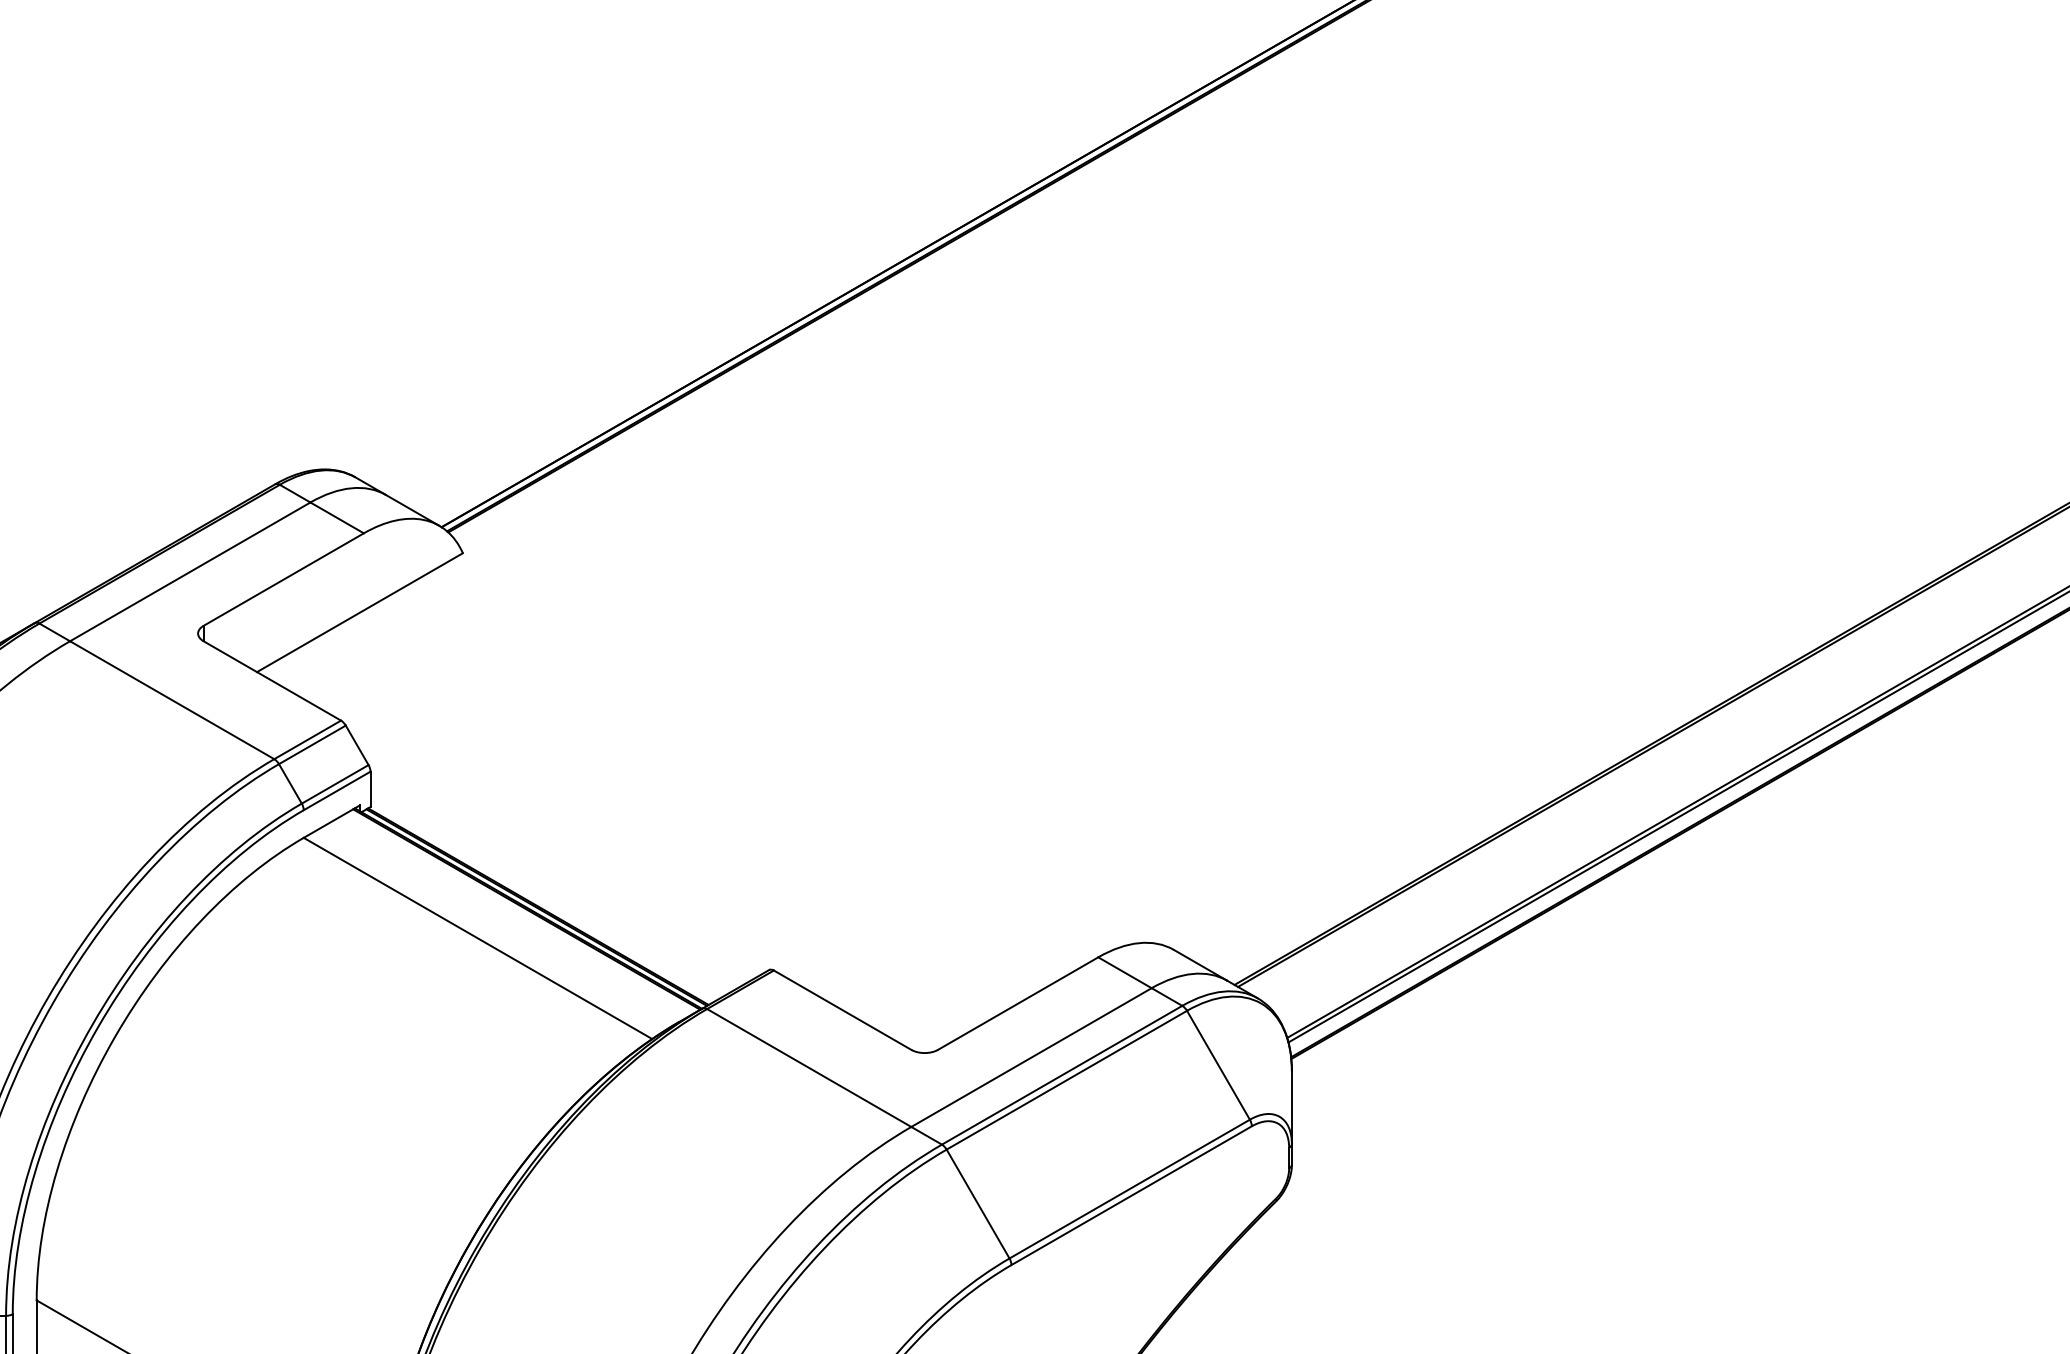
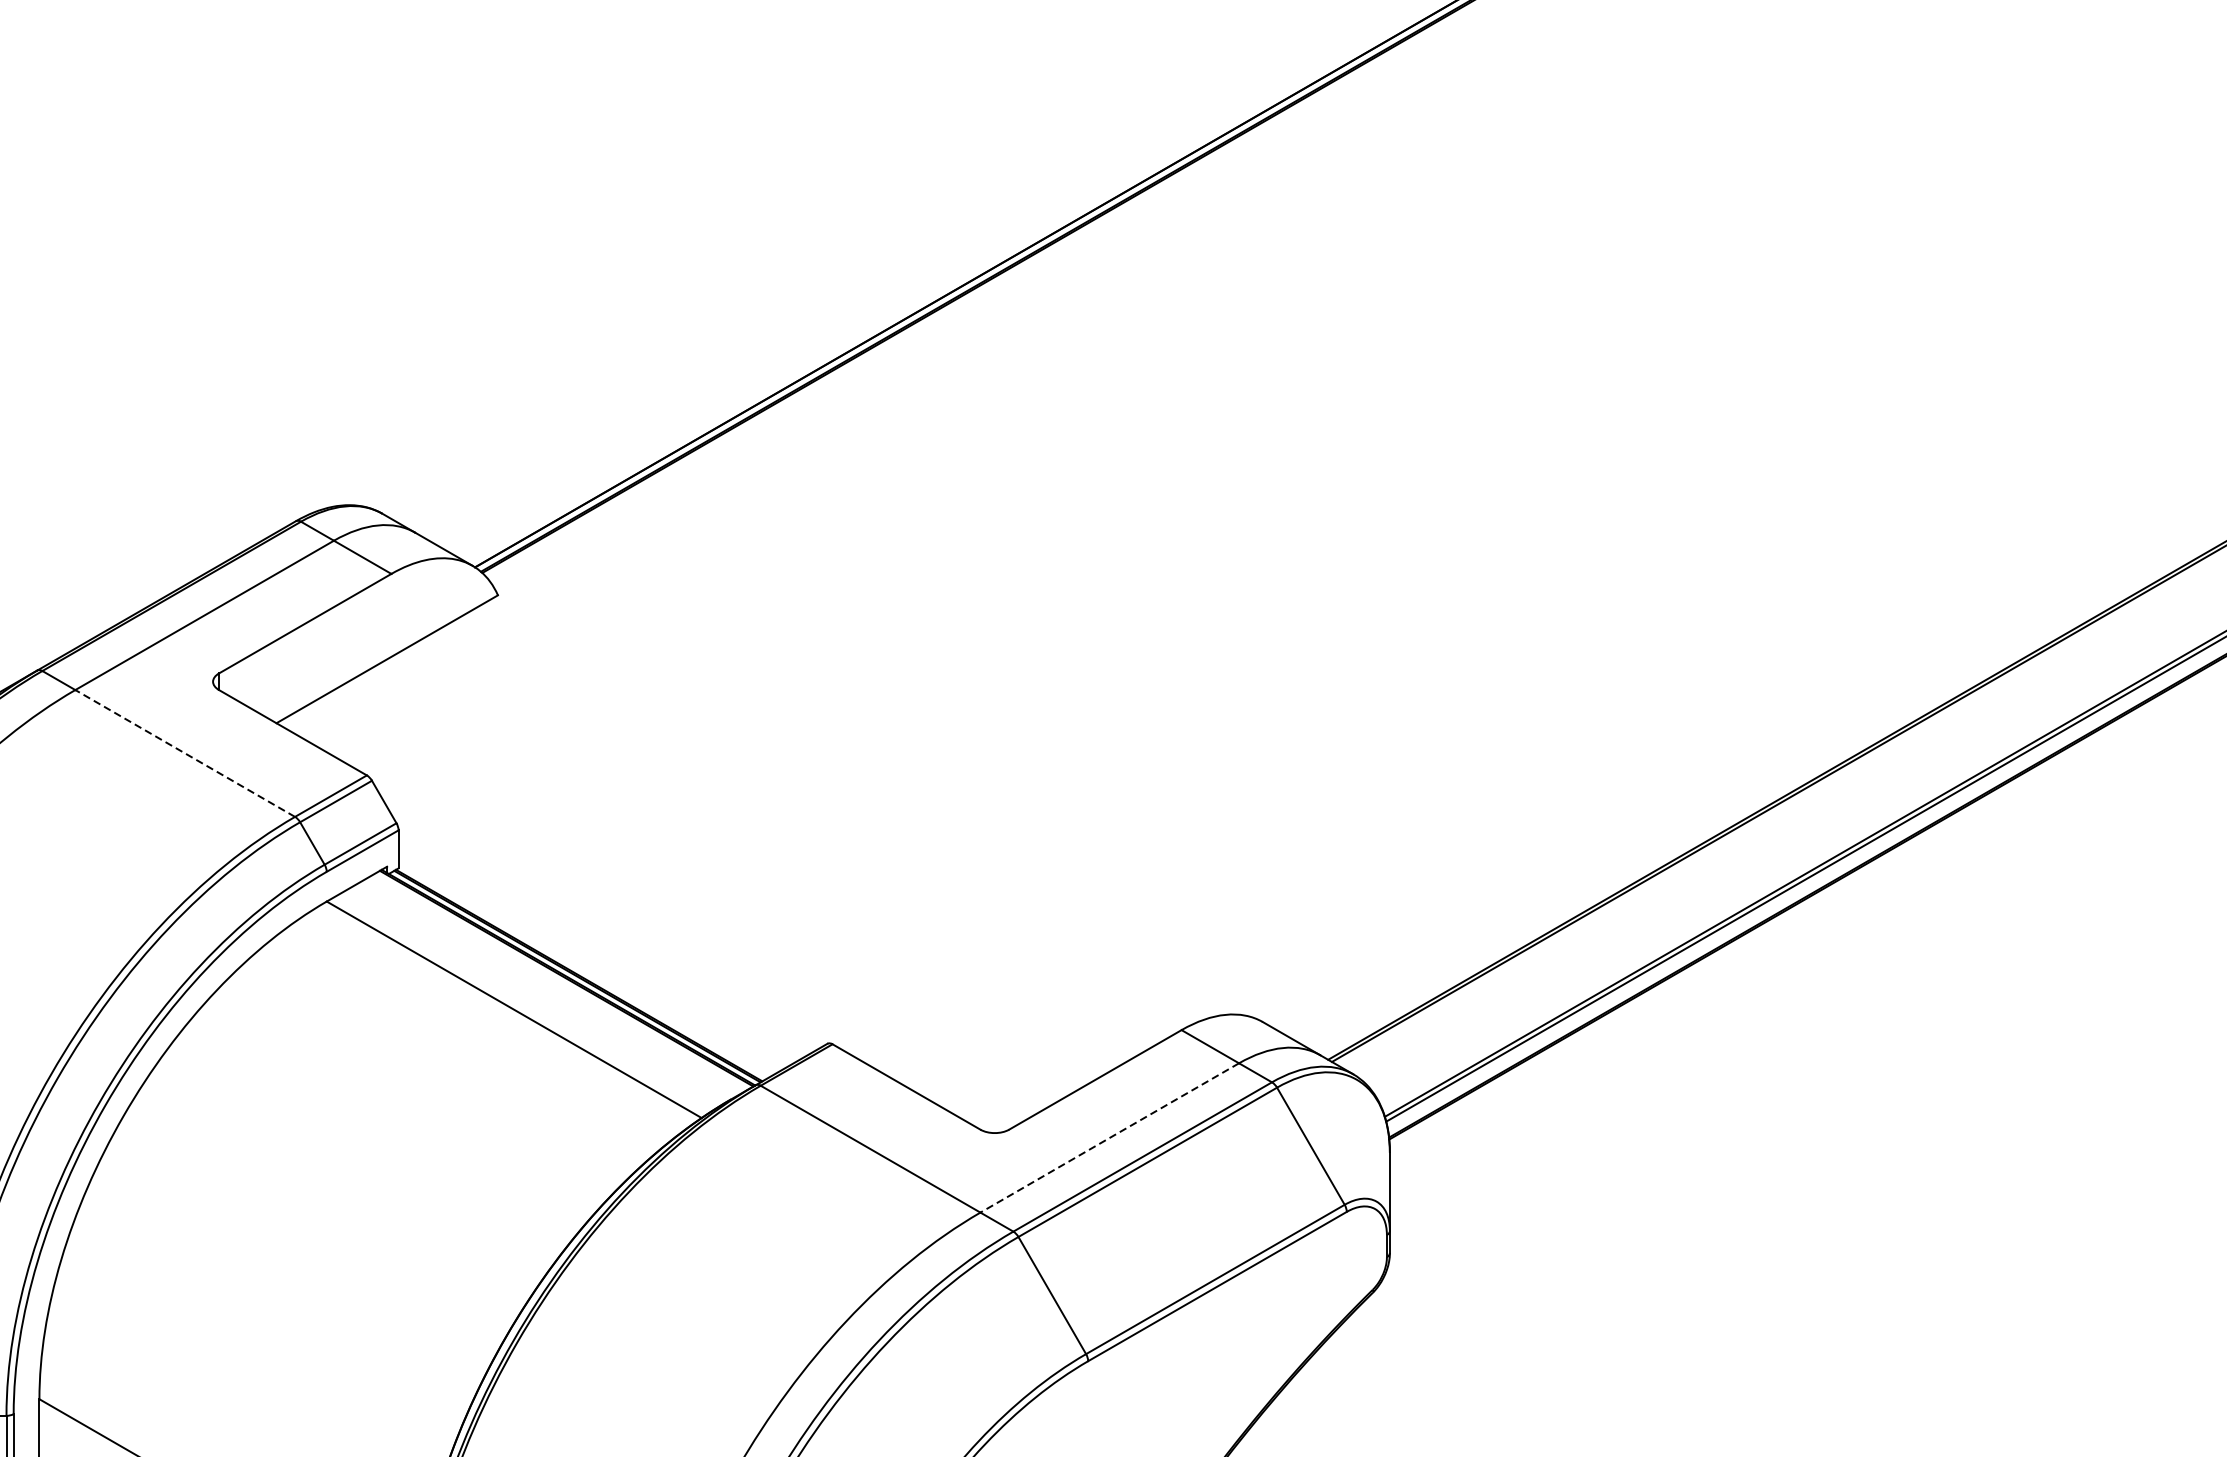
line: (172, 700) -> (185, 753), solid -> dashed
line: (1031, 1057) -> (1109, 1137), solid -> dashed

